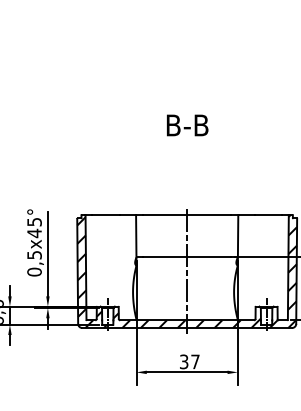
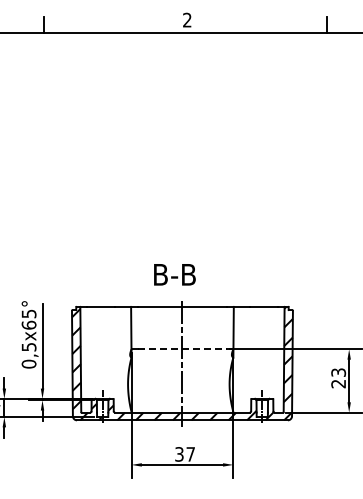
text: (187, 125) -> (174, 274), moved
text: (33, 233) -> (28, 325), 0,5x45° -> 0,5x65°
line: (187, 257) -> (182, 349), solid -> dashed

